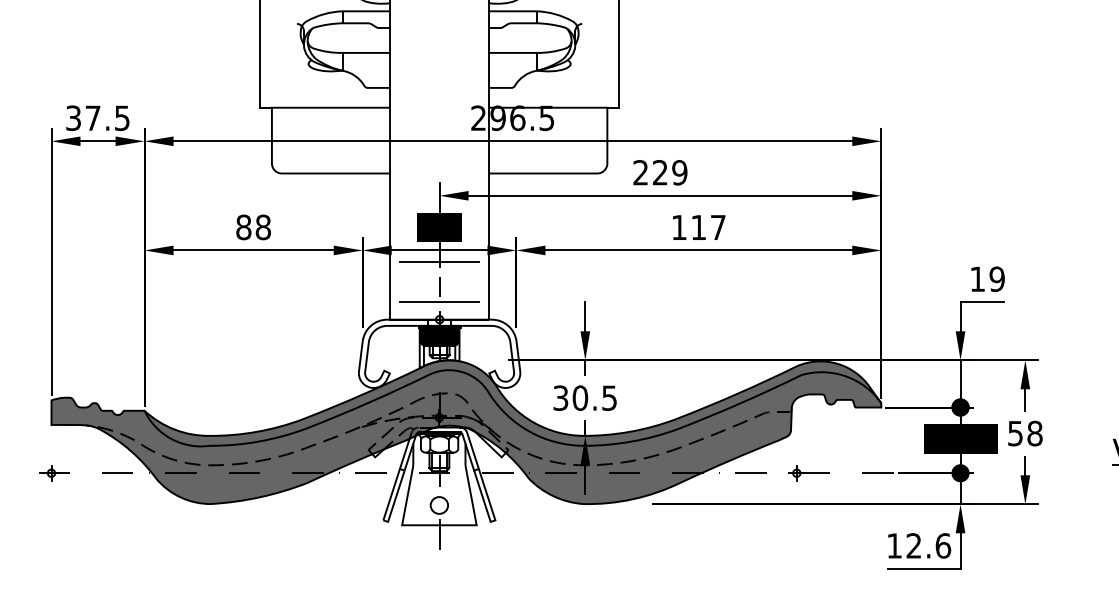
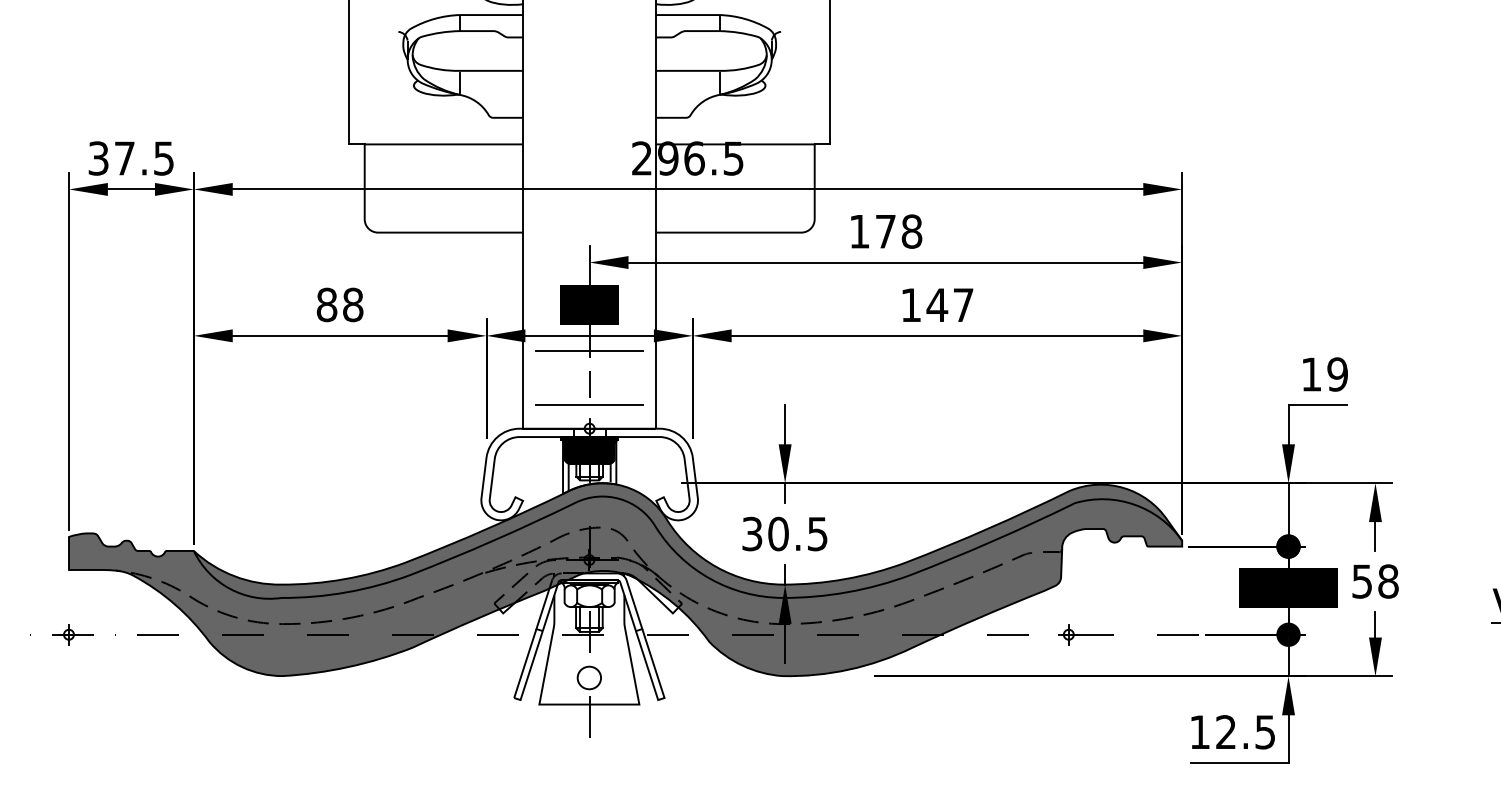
text: (660, 172) -> (885, 231), 229 -> 178
text: (698, 227) -> (937, 304), 117 -> 147
text: (943, 546) -> (1265, 732), 12.6 -> 12.5

